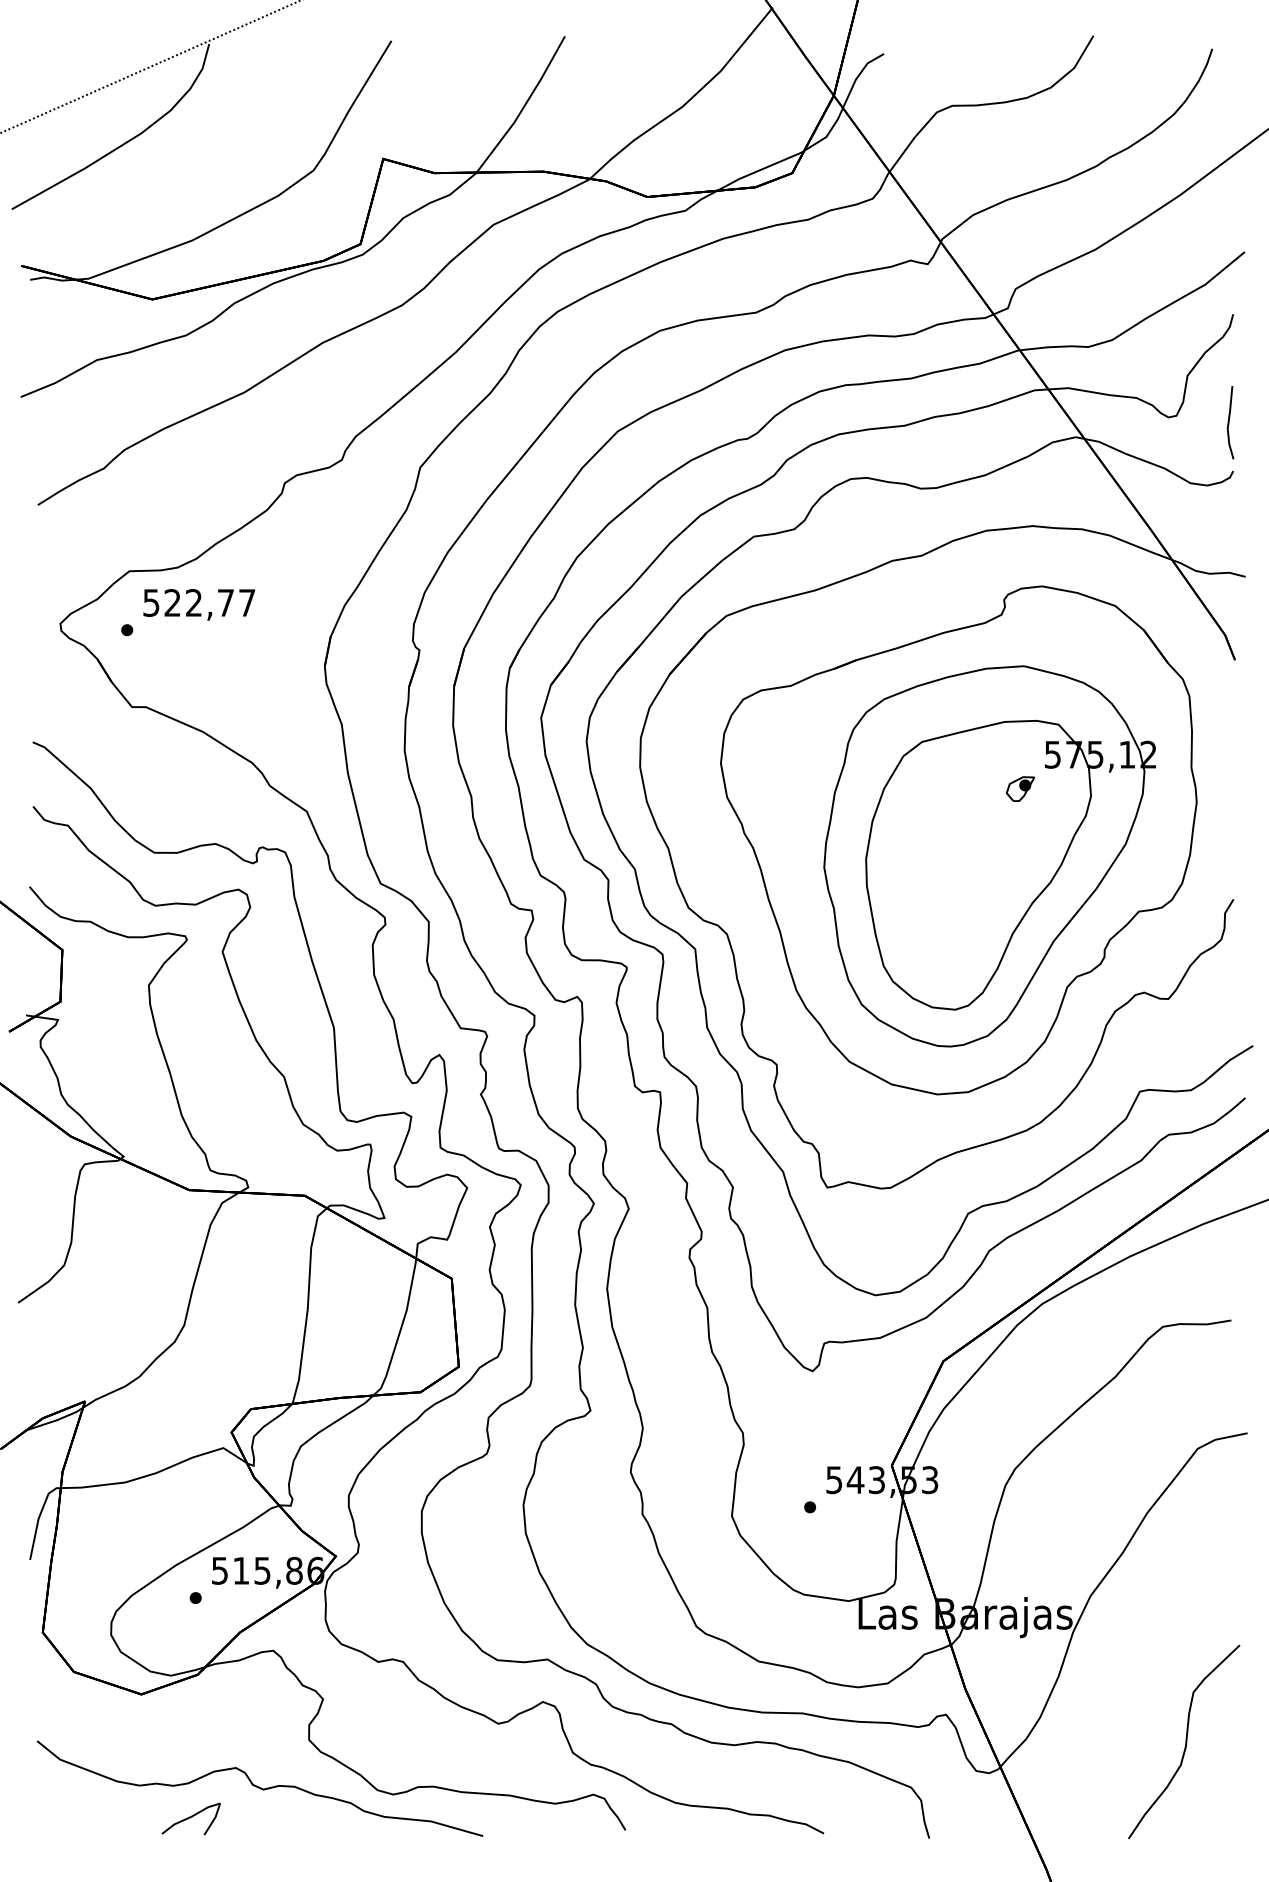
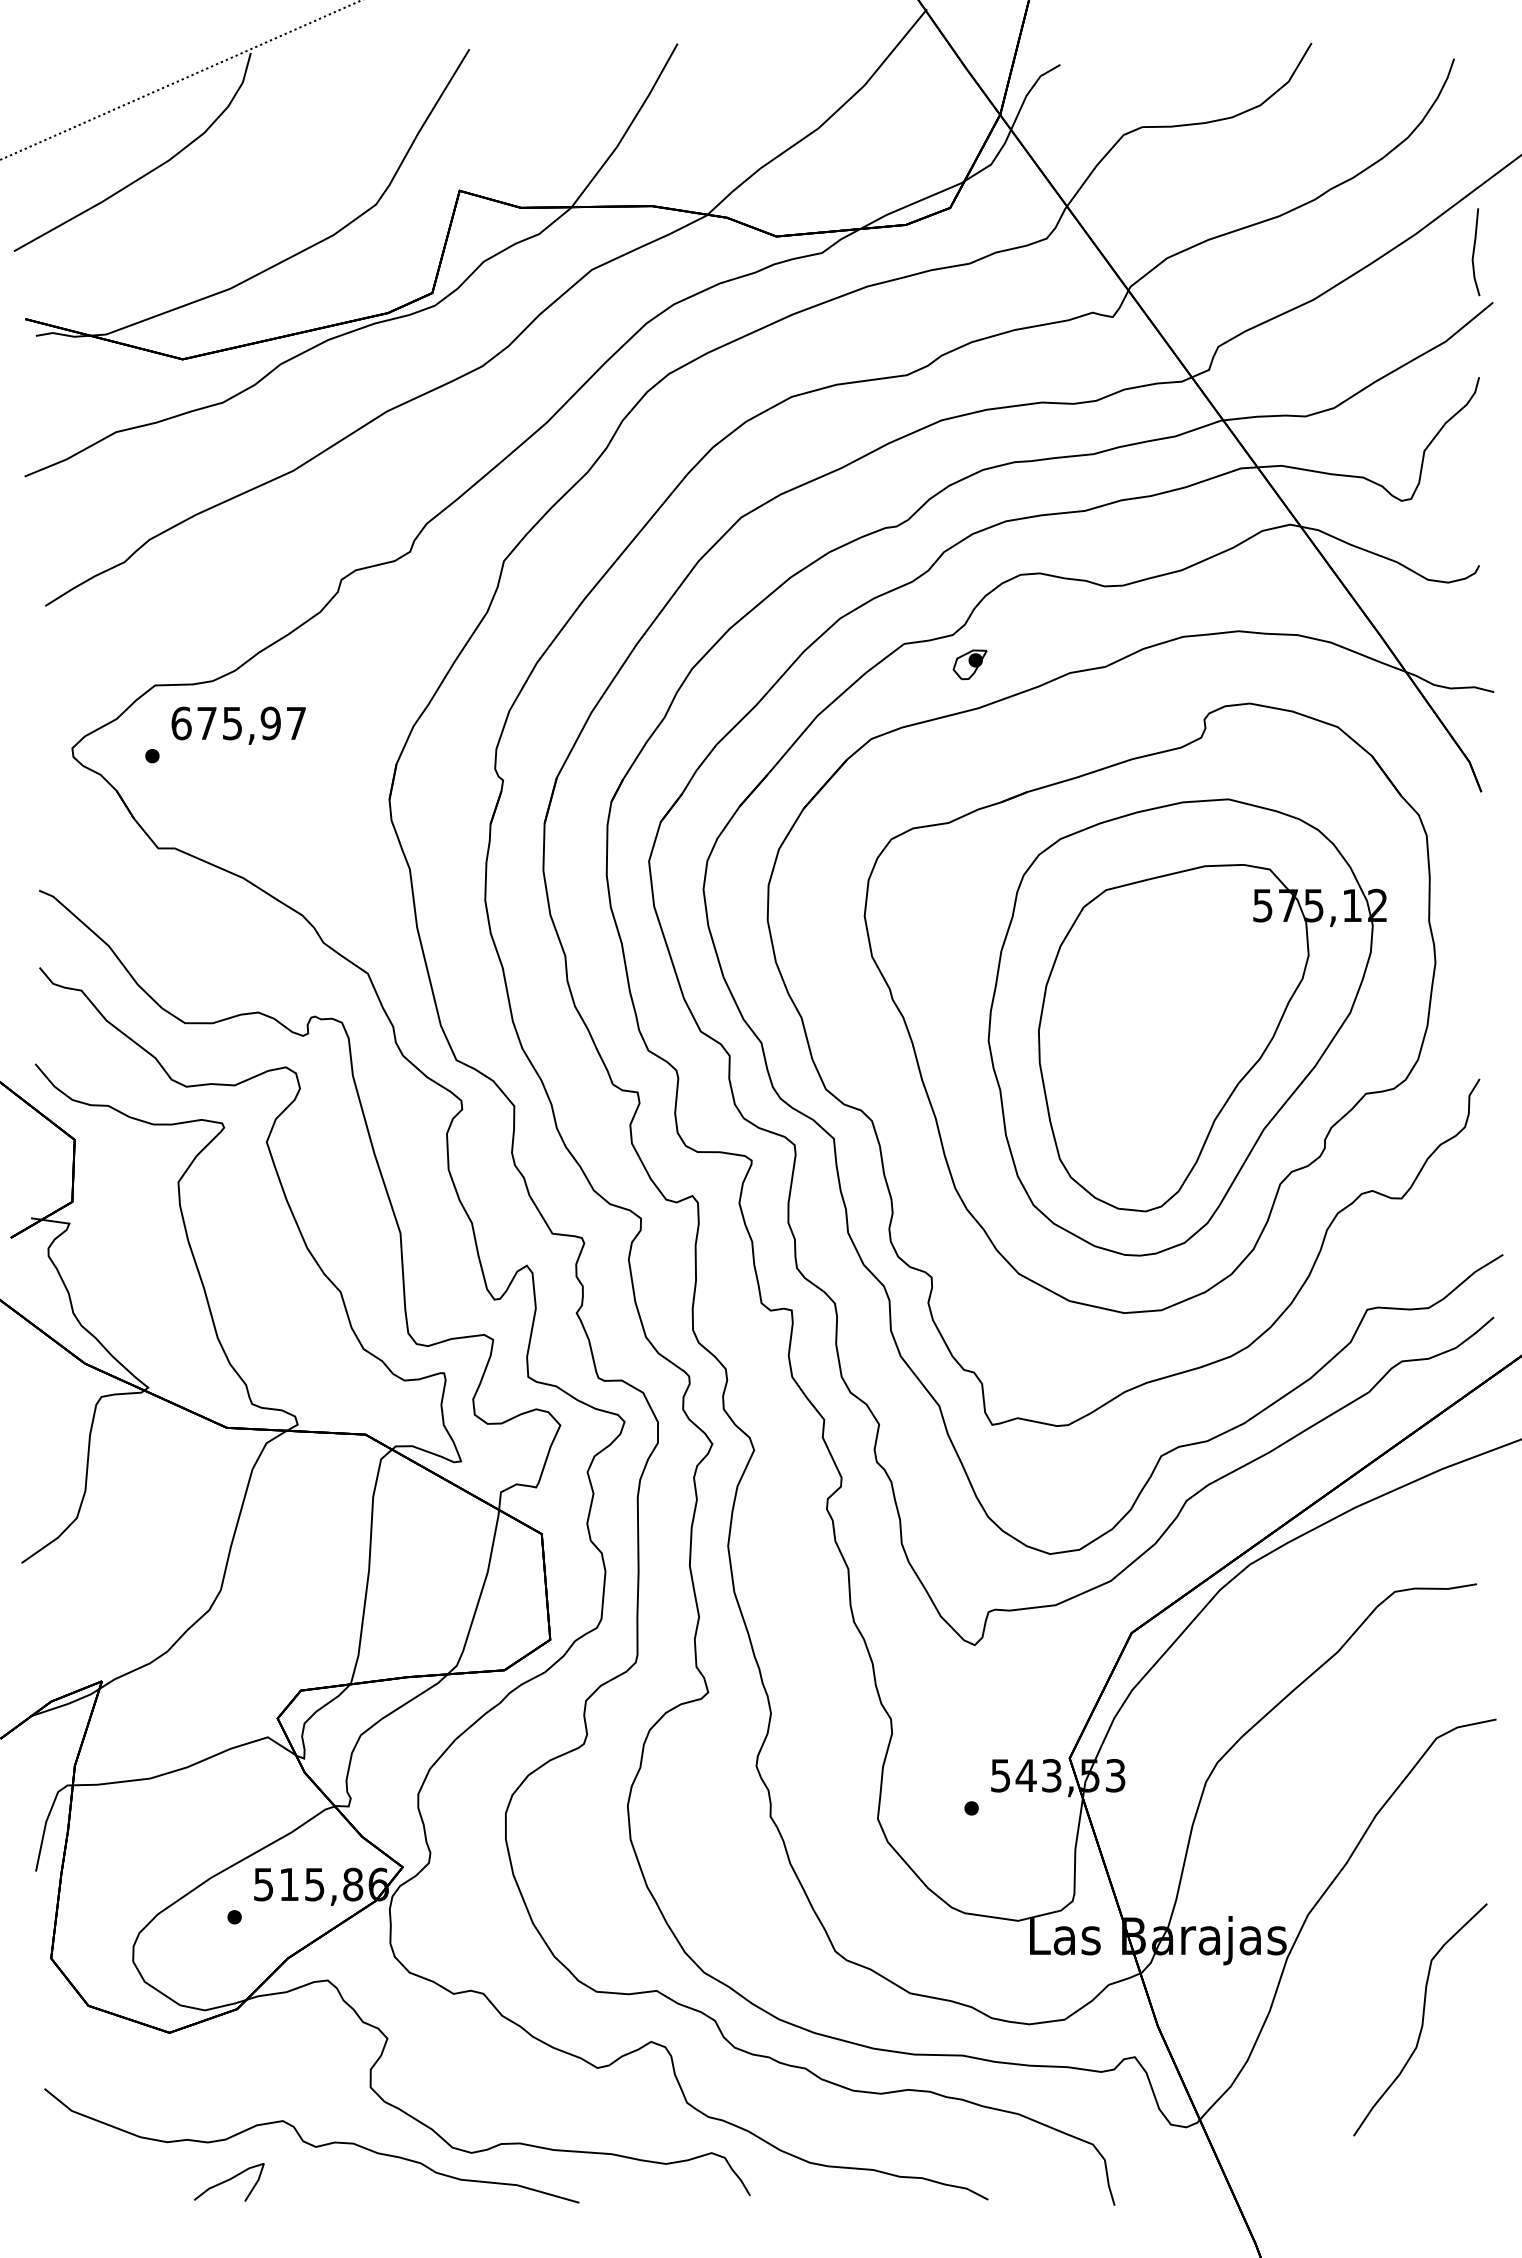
line: (1229, 422) -> (1474, 252), moved
text: (188, 602) -> (225, 723), 522,77 -> 675,97
part: (1020, 788) -> (969, 664), moved
curve: (1185, 1741) -> (1422, 2019), moved

